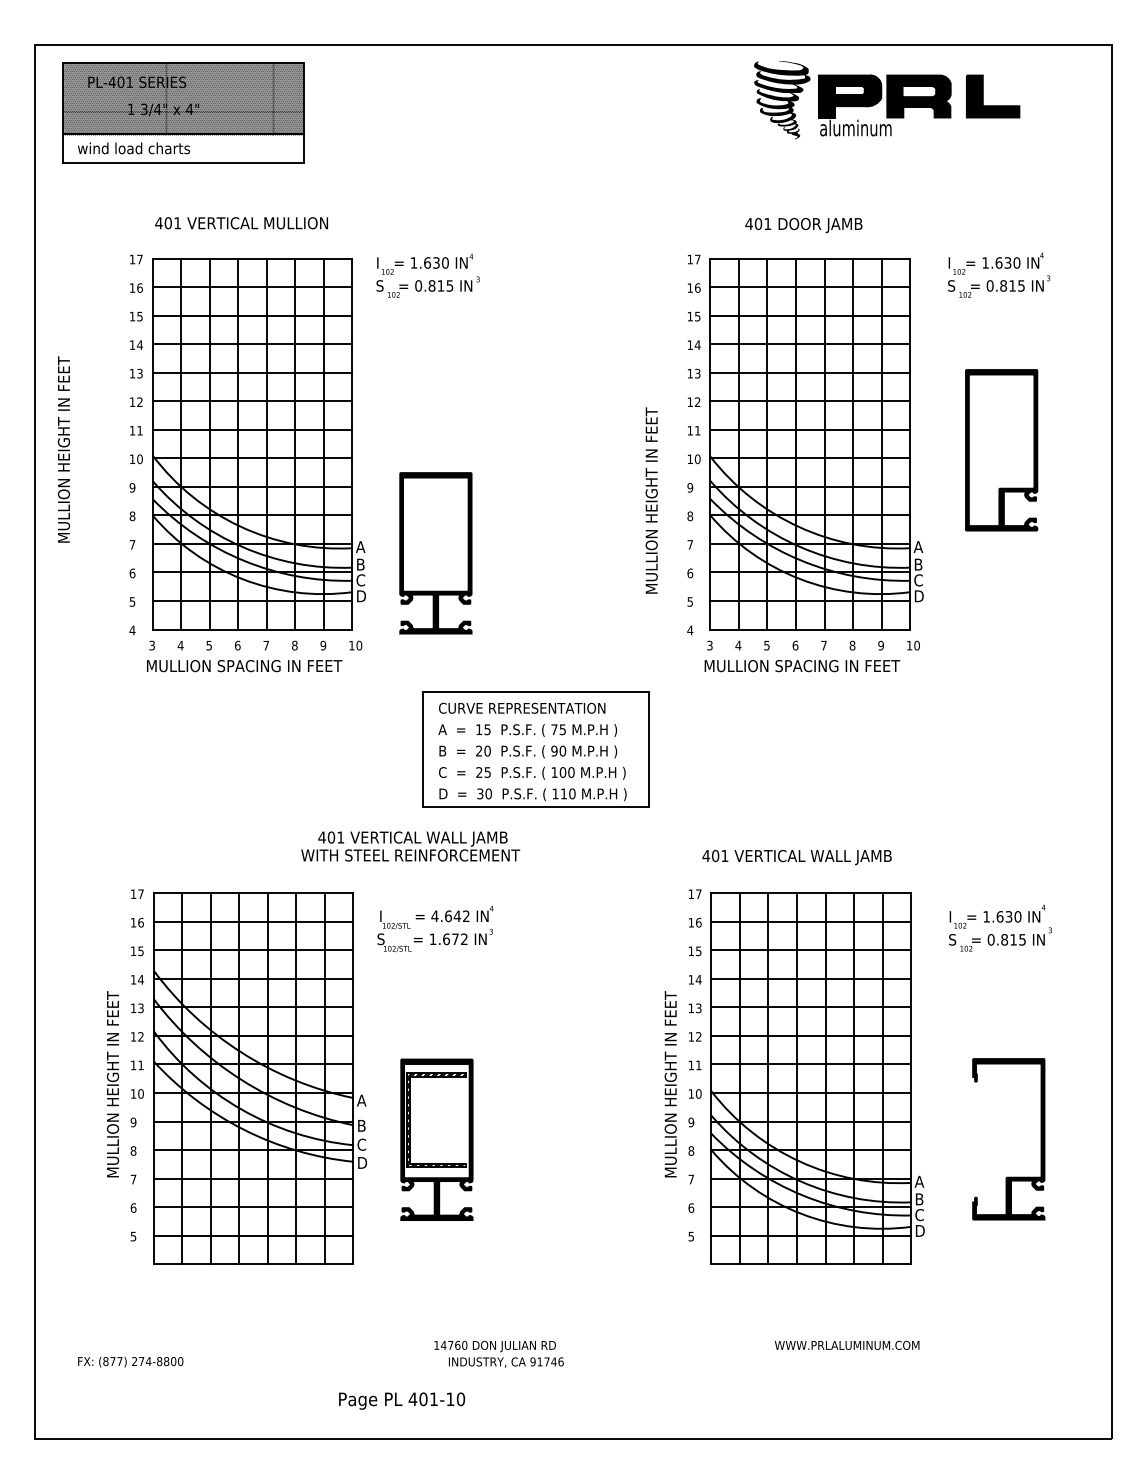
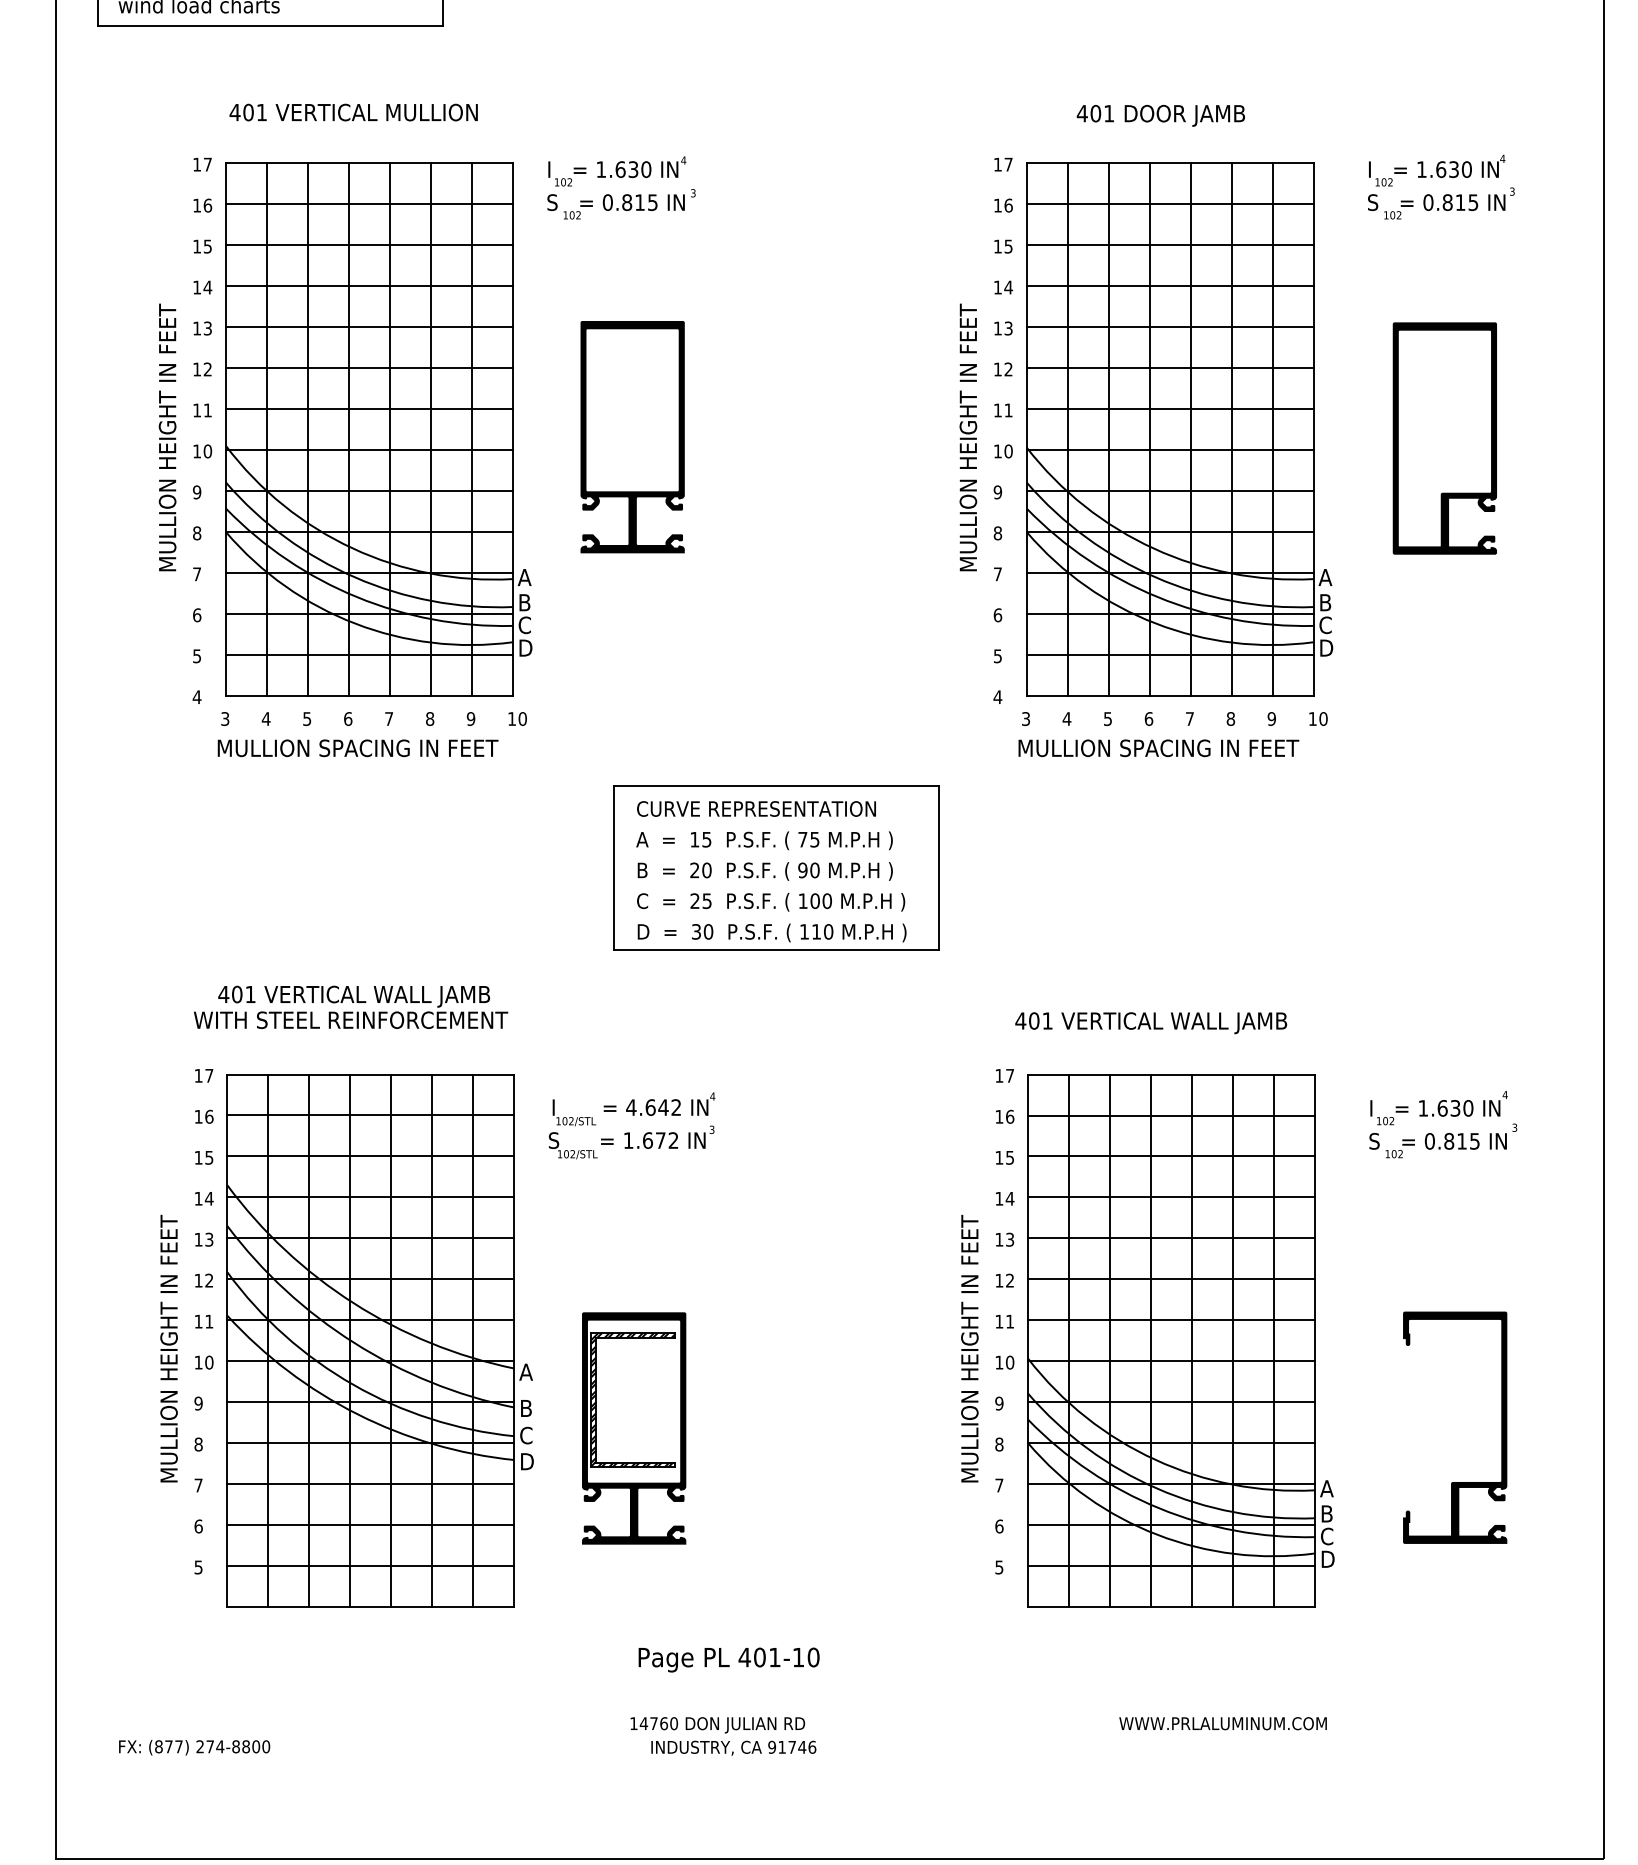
text: (63, 449) -> (166, 437), moved
text: (651, 500) -> (968, 437), moved
part: (435, 553) -> (632, 437), moved
text: (410, 846) -> (350, 1007), moved
text: (402, 1400) -> (729, 1659), moved

